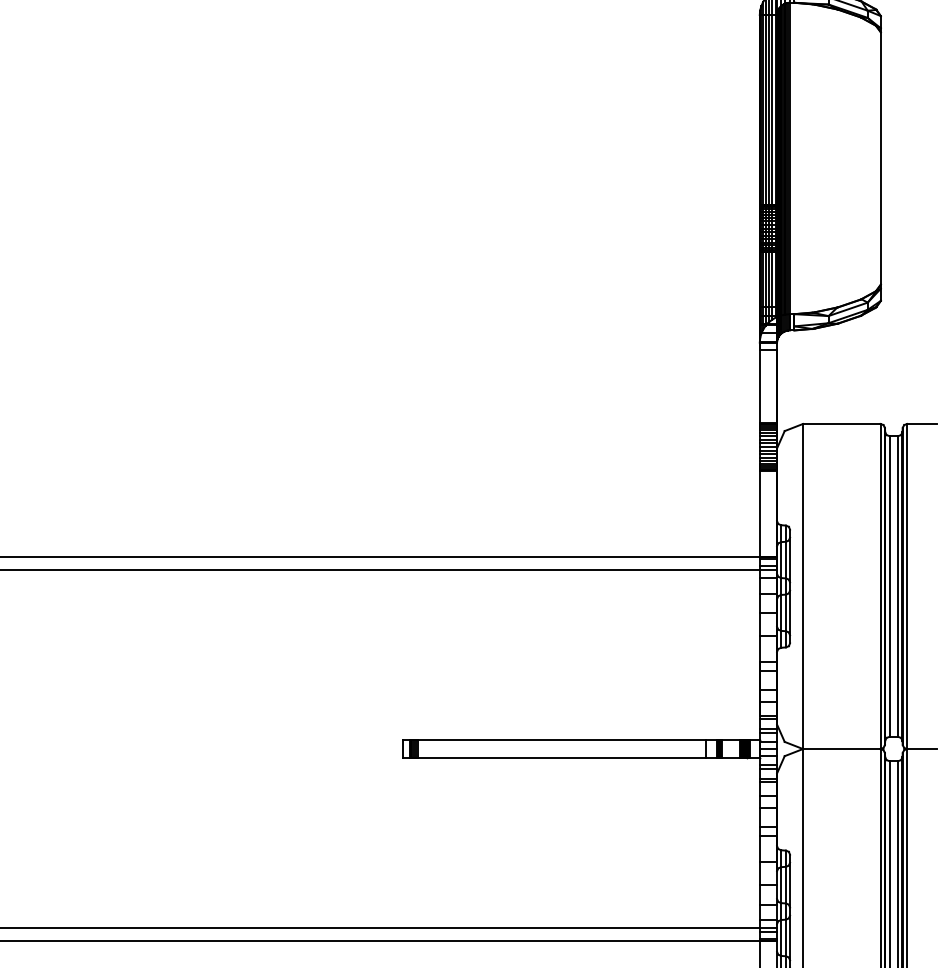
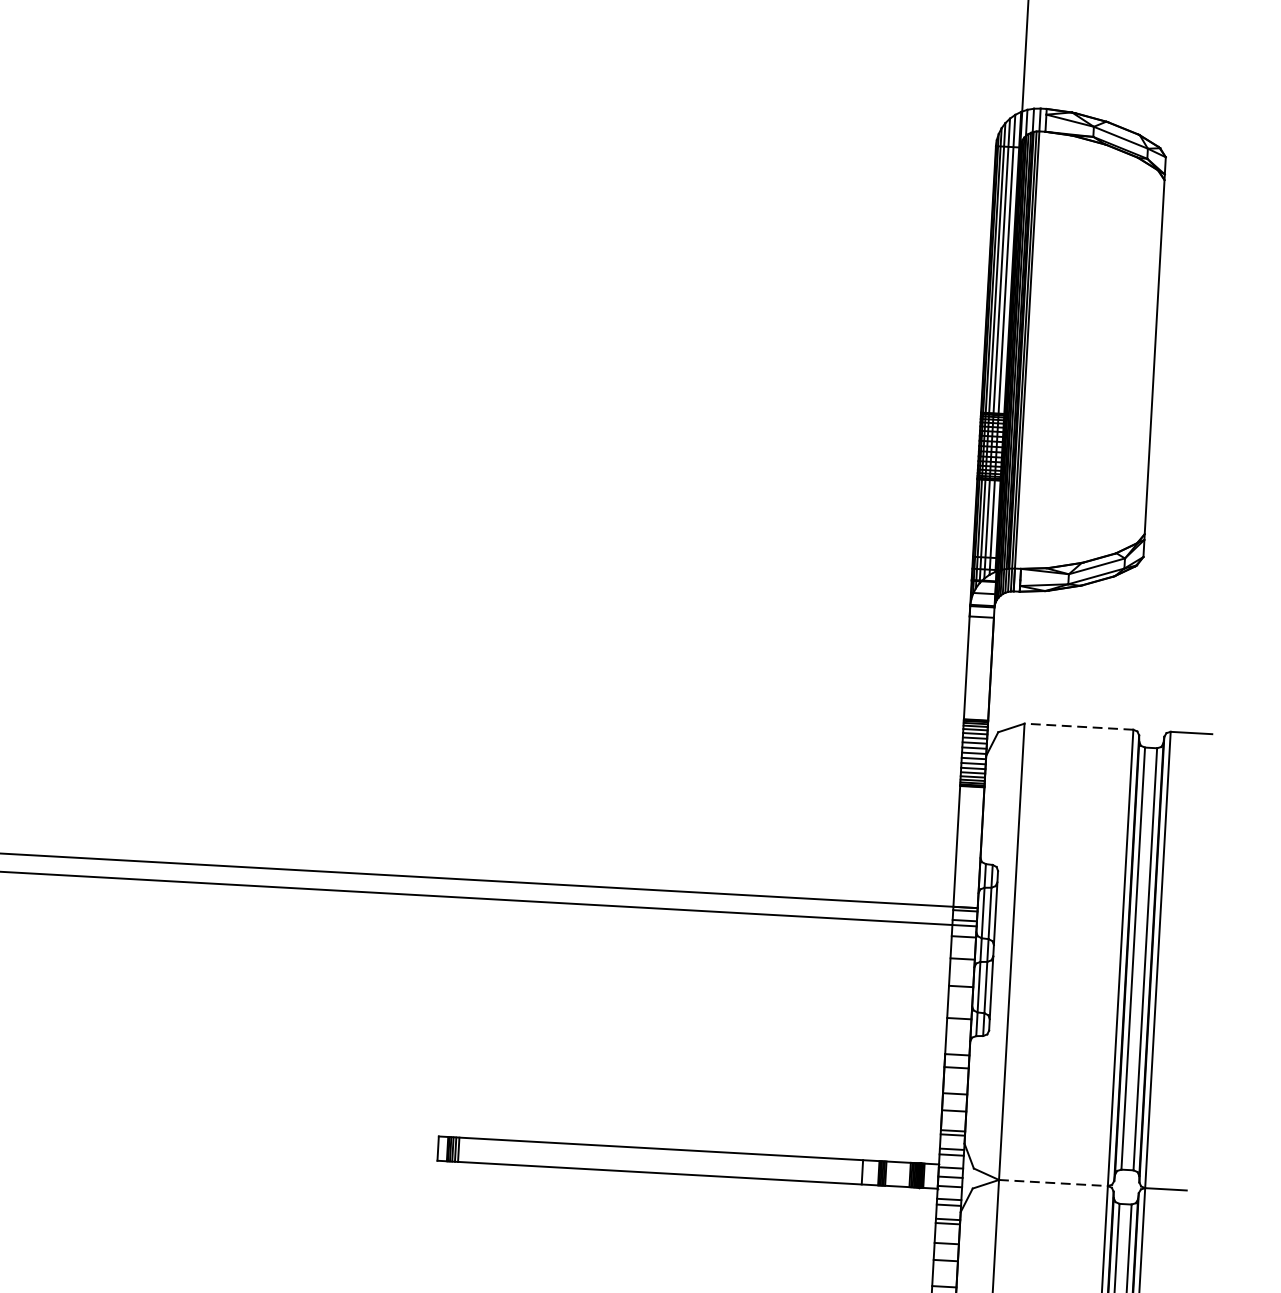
line: (841, 423) -> (1078, 726), solid -> dashed
line: (841, 749) -> (1053, 1183), solid -> dashed

